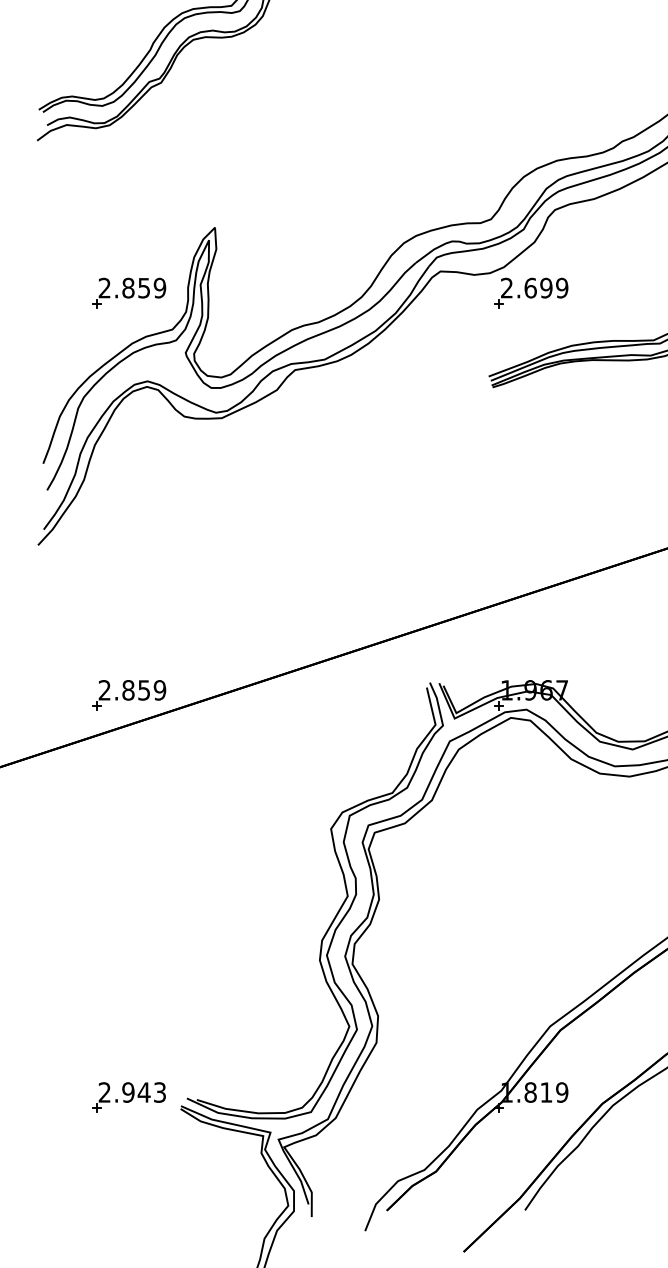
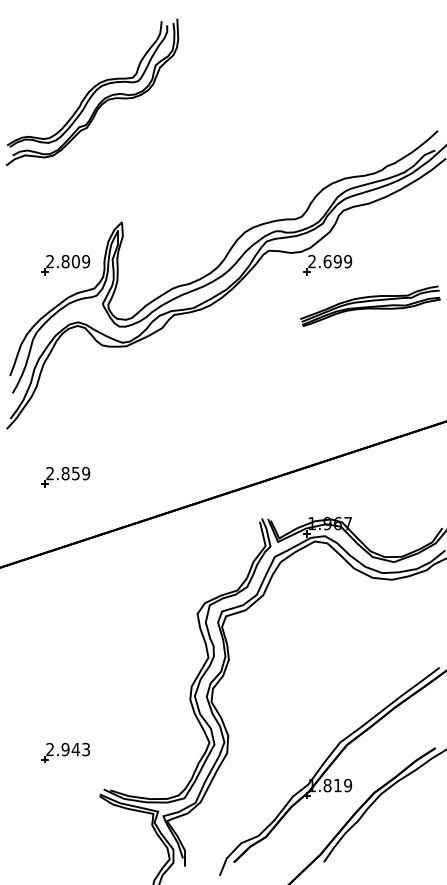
text: (143, 287) -> (75, 261), 2.859 -> 2.809
part: (128, 694) -> (65, 476), moved
part: (128, 1097) -> (65, 752), moved

